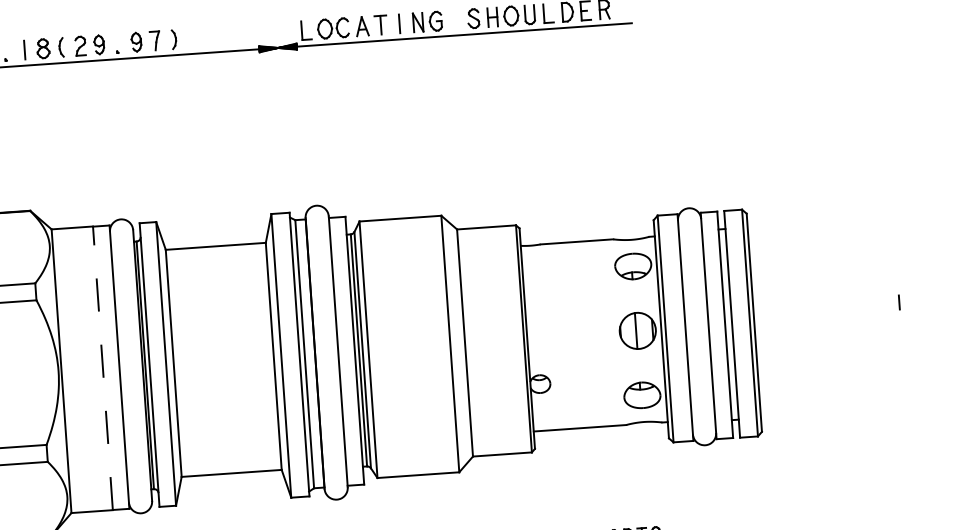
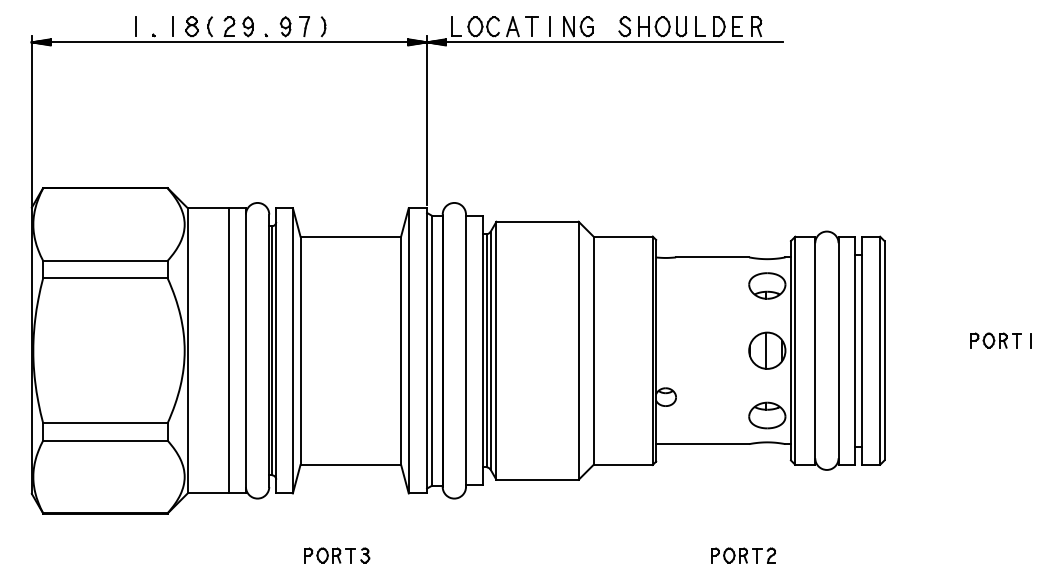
line: (283, 125) -> (427, 120), added
part: (863, 304) -> (995, 340), added
line: (103, 368) -> (229, 350), dashed -> solid

